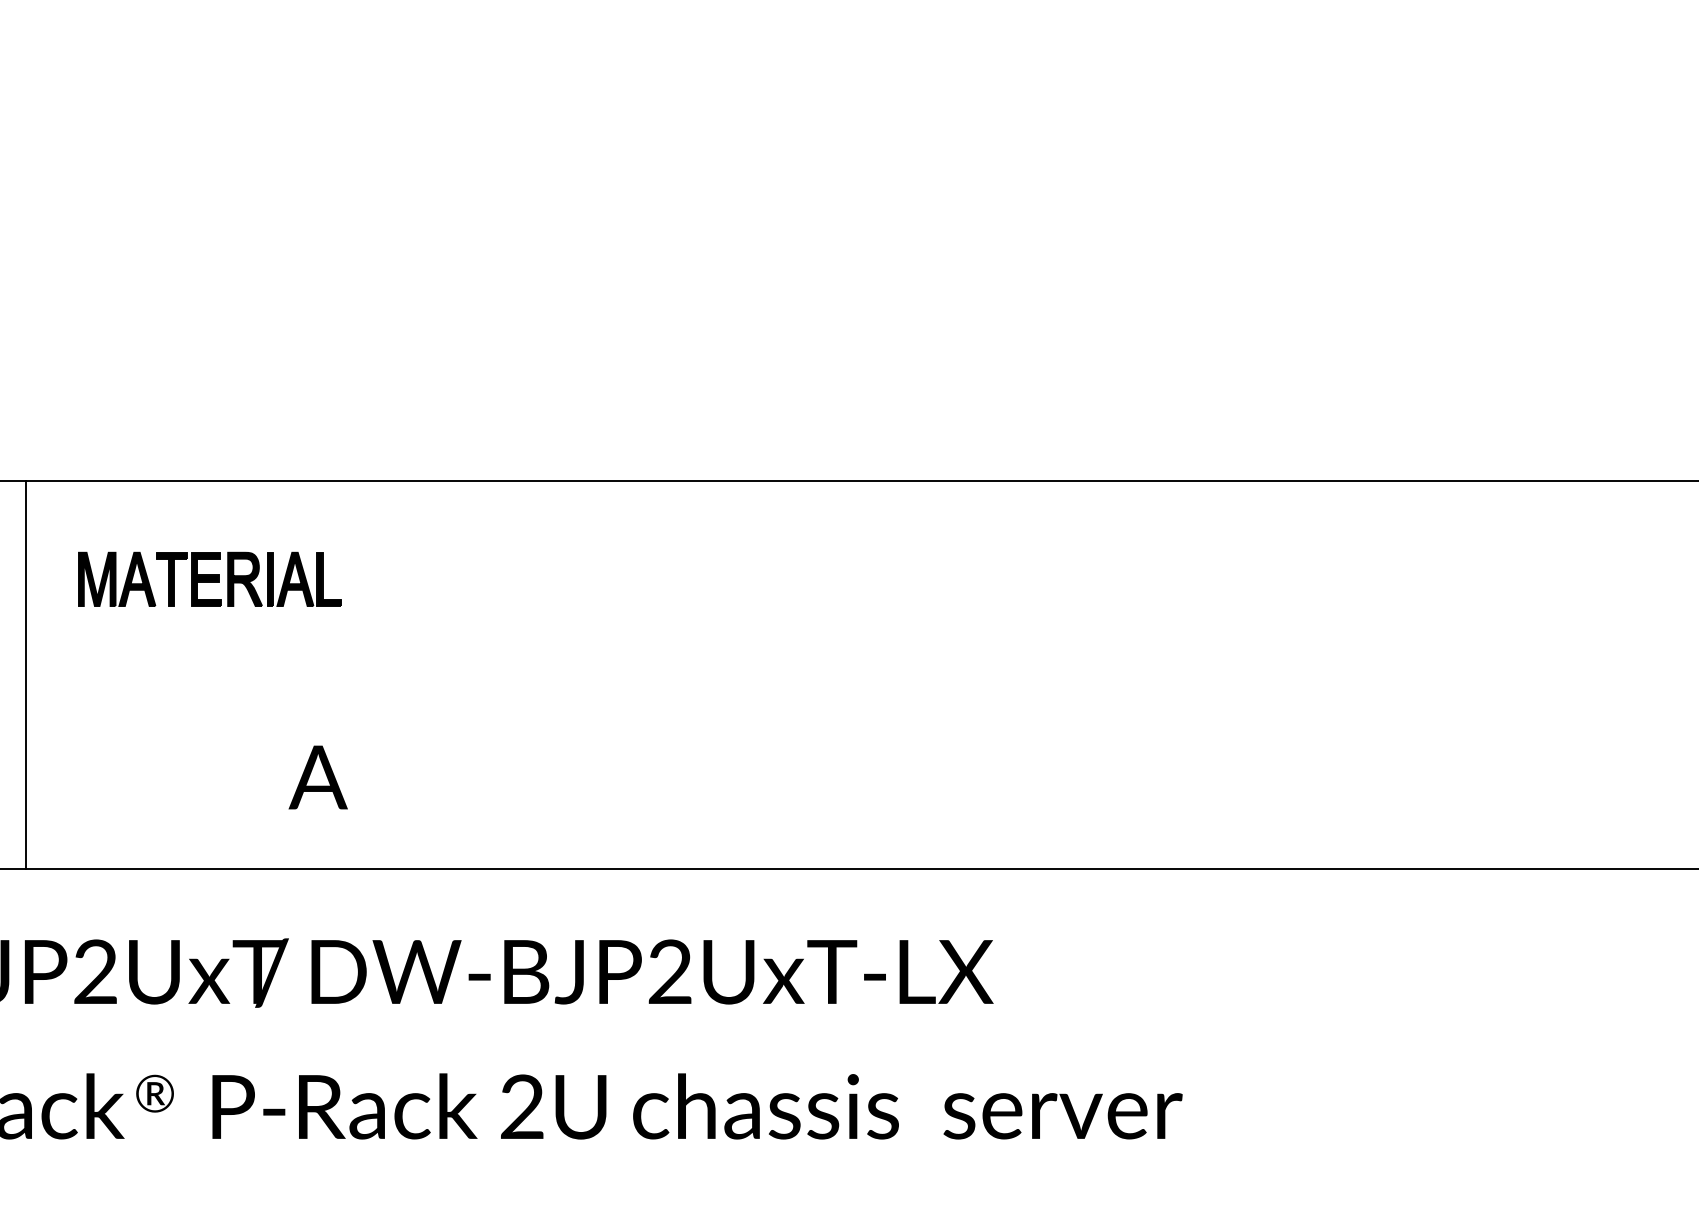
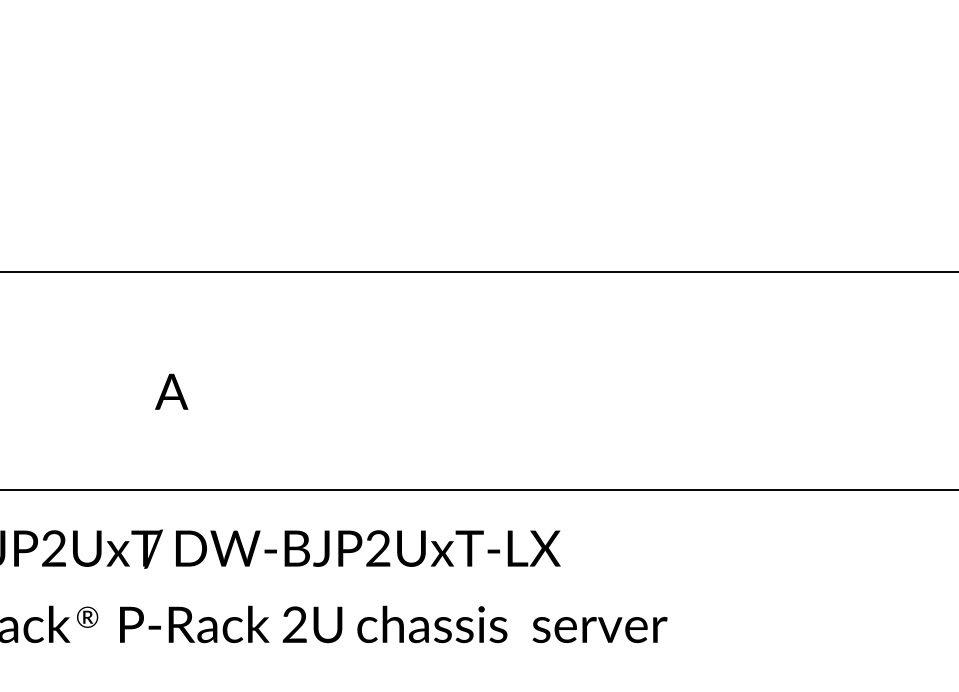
part: (209, 578) -> (118, 326), removed
line: (25, 674) -> (14, 380), removed
text: (317, 776) -> (171, 391), moved

